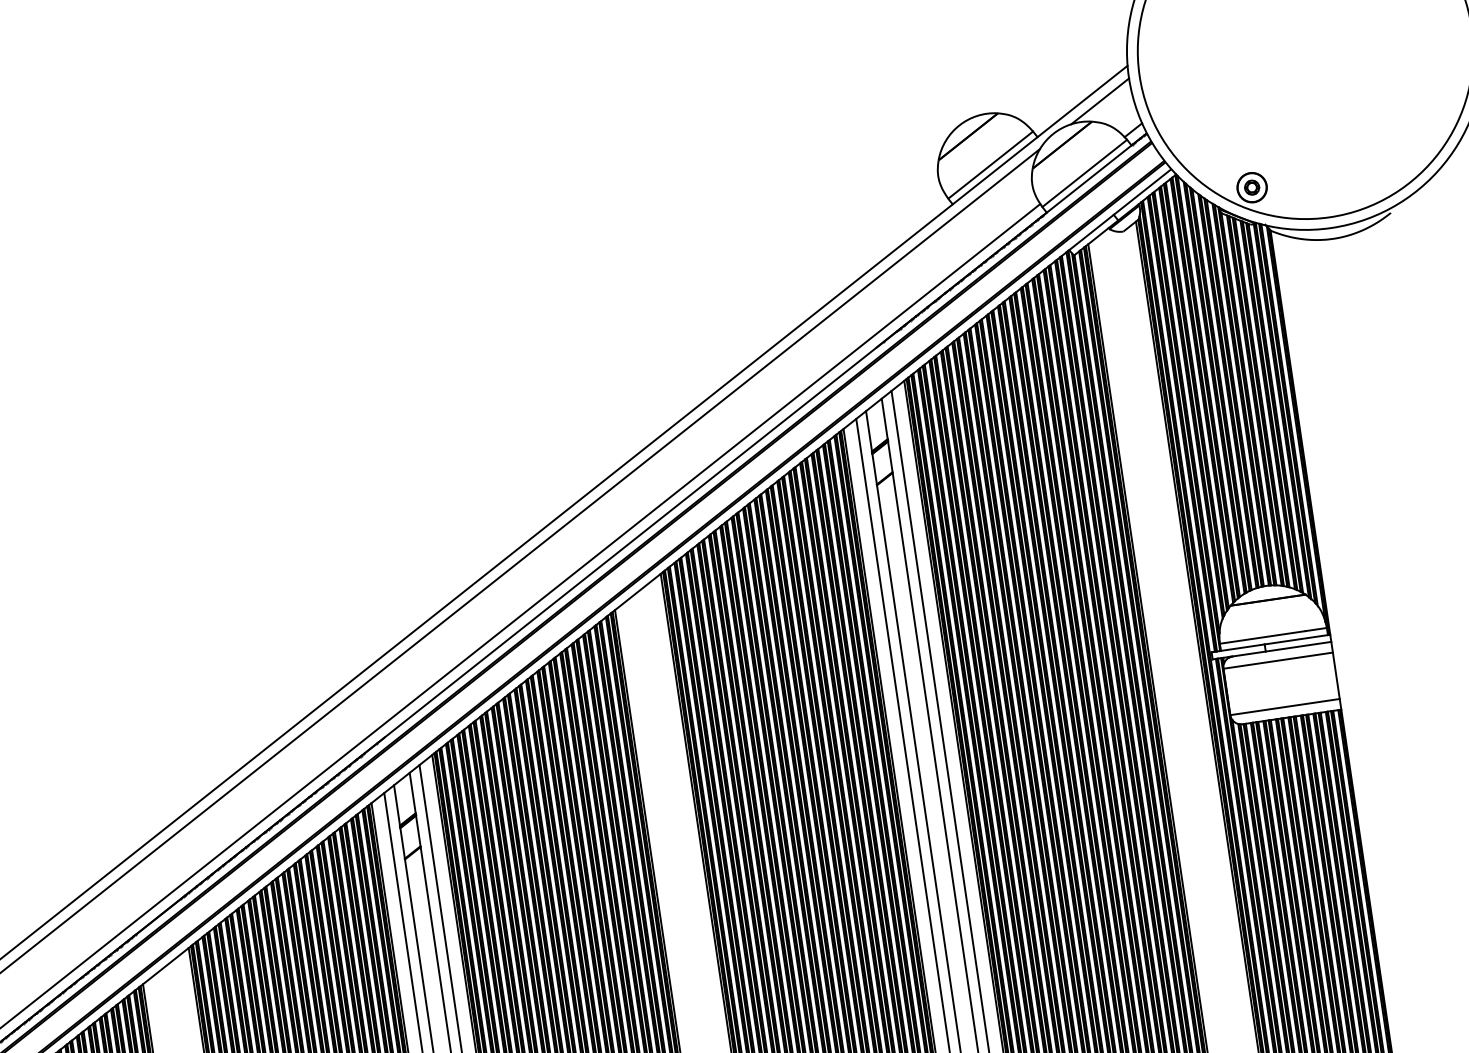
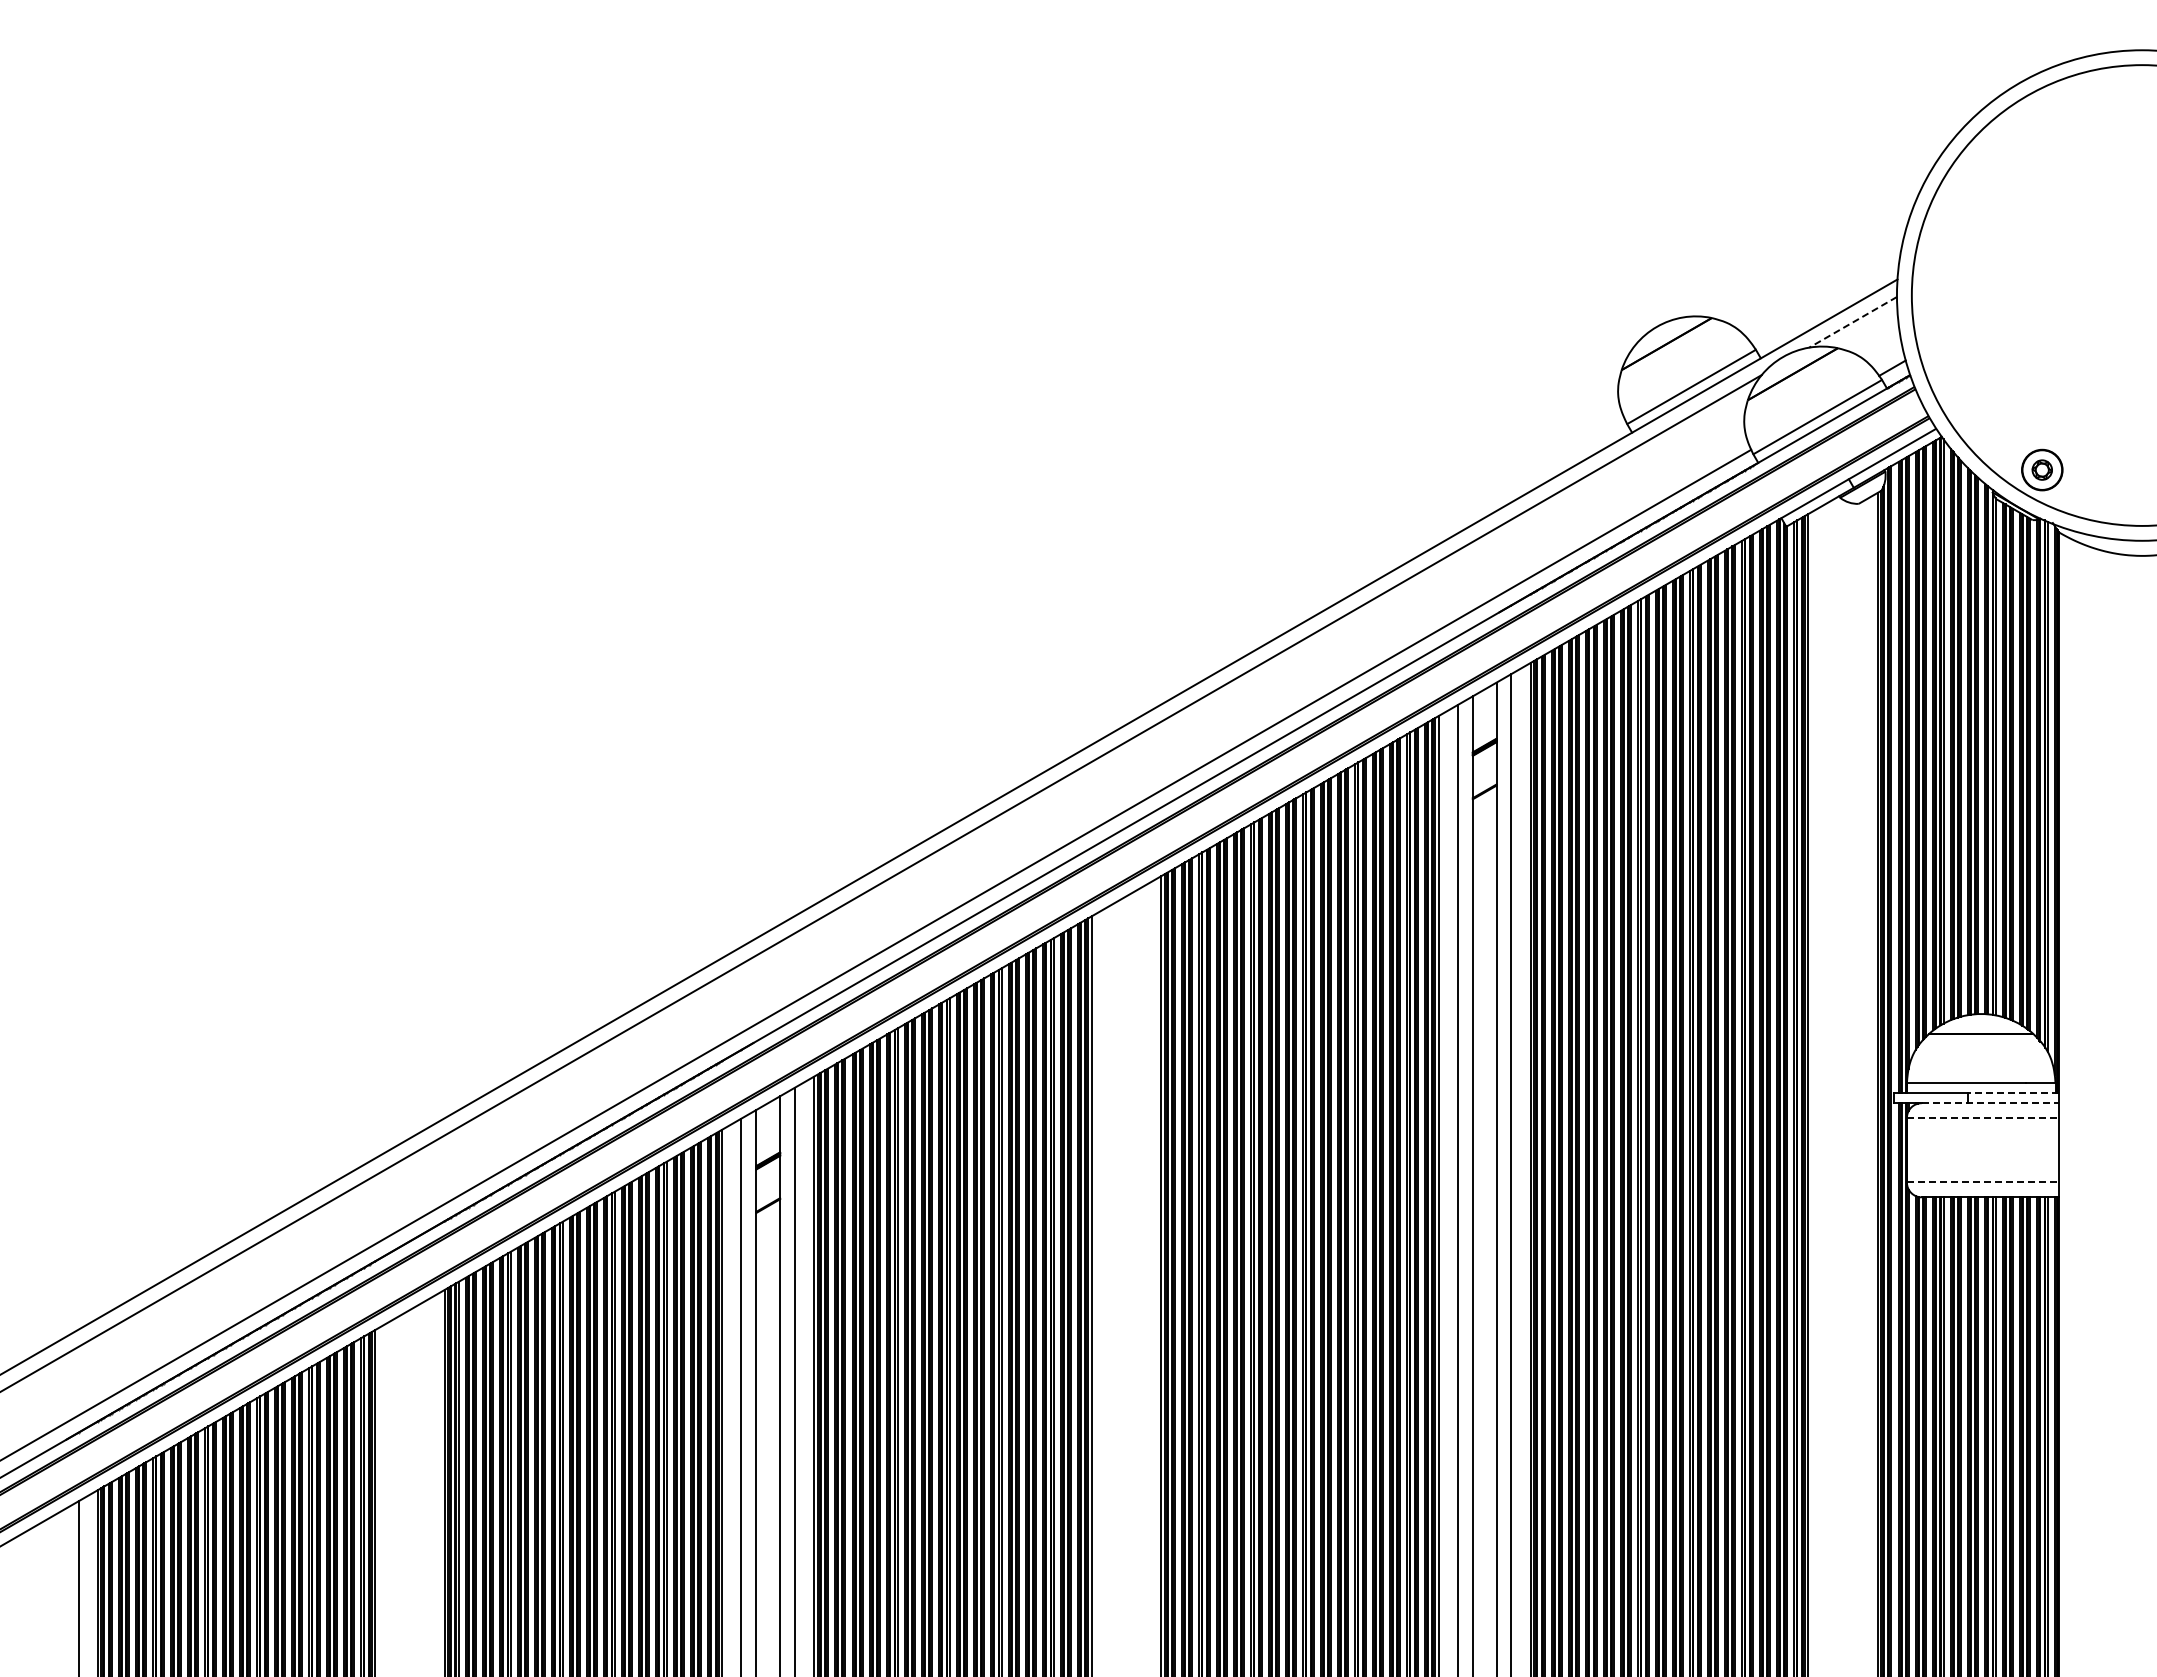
line: (1100, 101) -> (1853, 322), solid -> dashed
line: (1297, 639) -> (2013, 1093), solid -> dashed
line: (1282, 649) -> (1991, 1103), solid -> dashed
line: (1278, 661) -> (1982, 1118), solid -> dashed
line: (1284, 707) -> (1982, 1182), solid -> dashed

